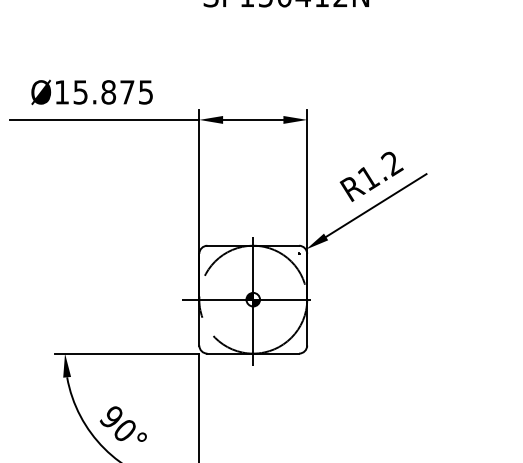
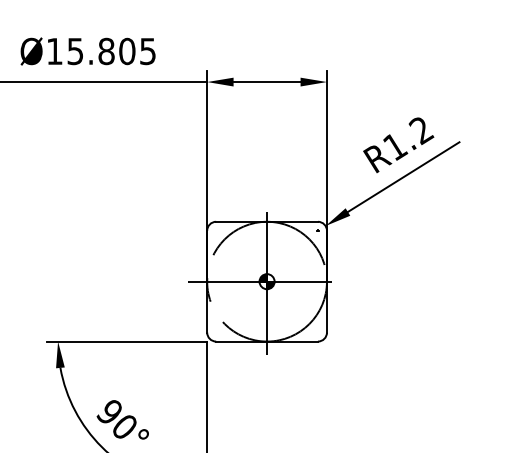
text: (127, 92) -> (127, 51), Ø15.875 -> Ø15.805

